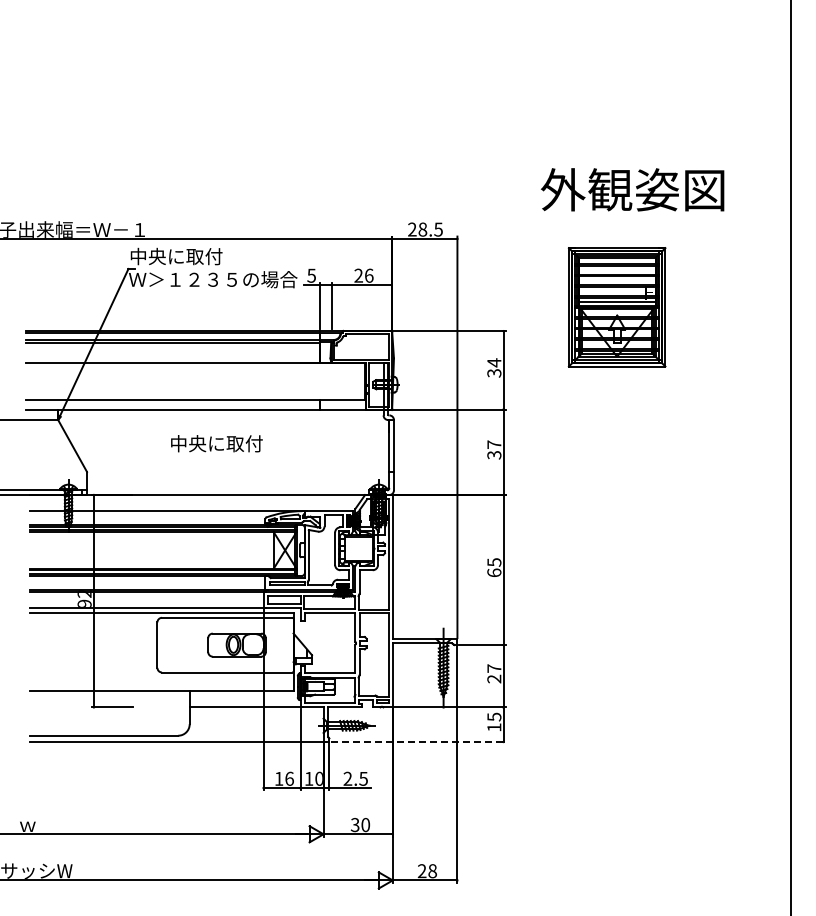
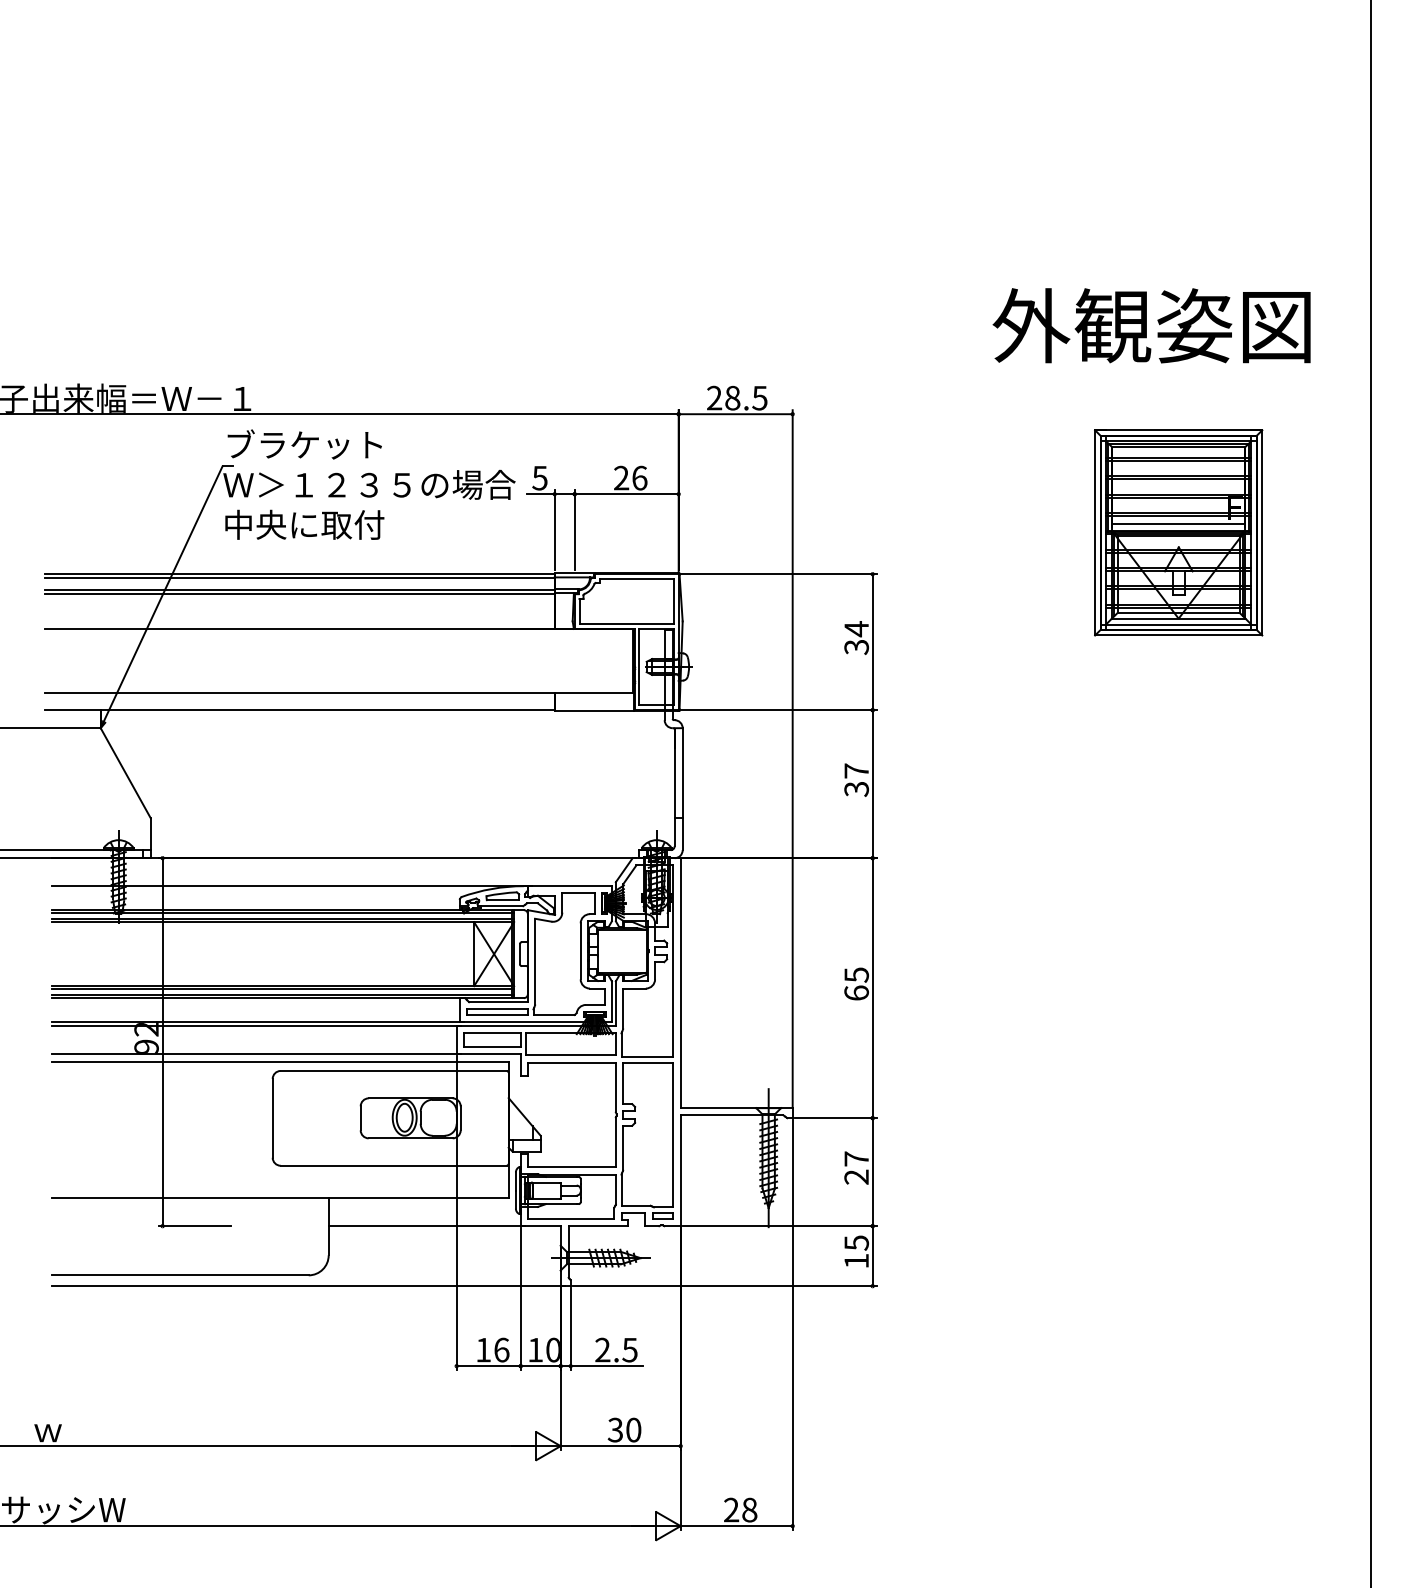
text: (632, 189) -> (1151, 325), moved
text: (176, 256) -> (305, 444), 中央に取付 -> ブラケット
part: (616, 307) -> (1177, 533), moved
text: (216, 443) -> (304, 524), moved
line: (418, 741) -> (725, 1285), dashed -> solid

